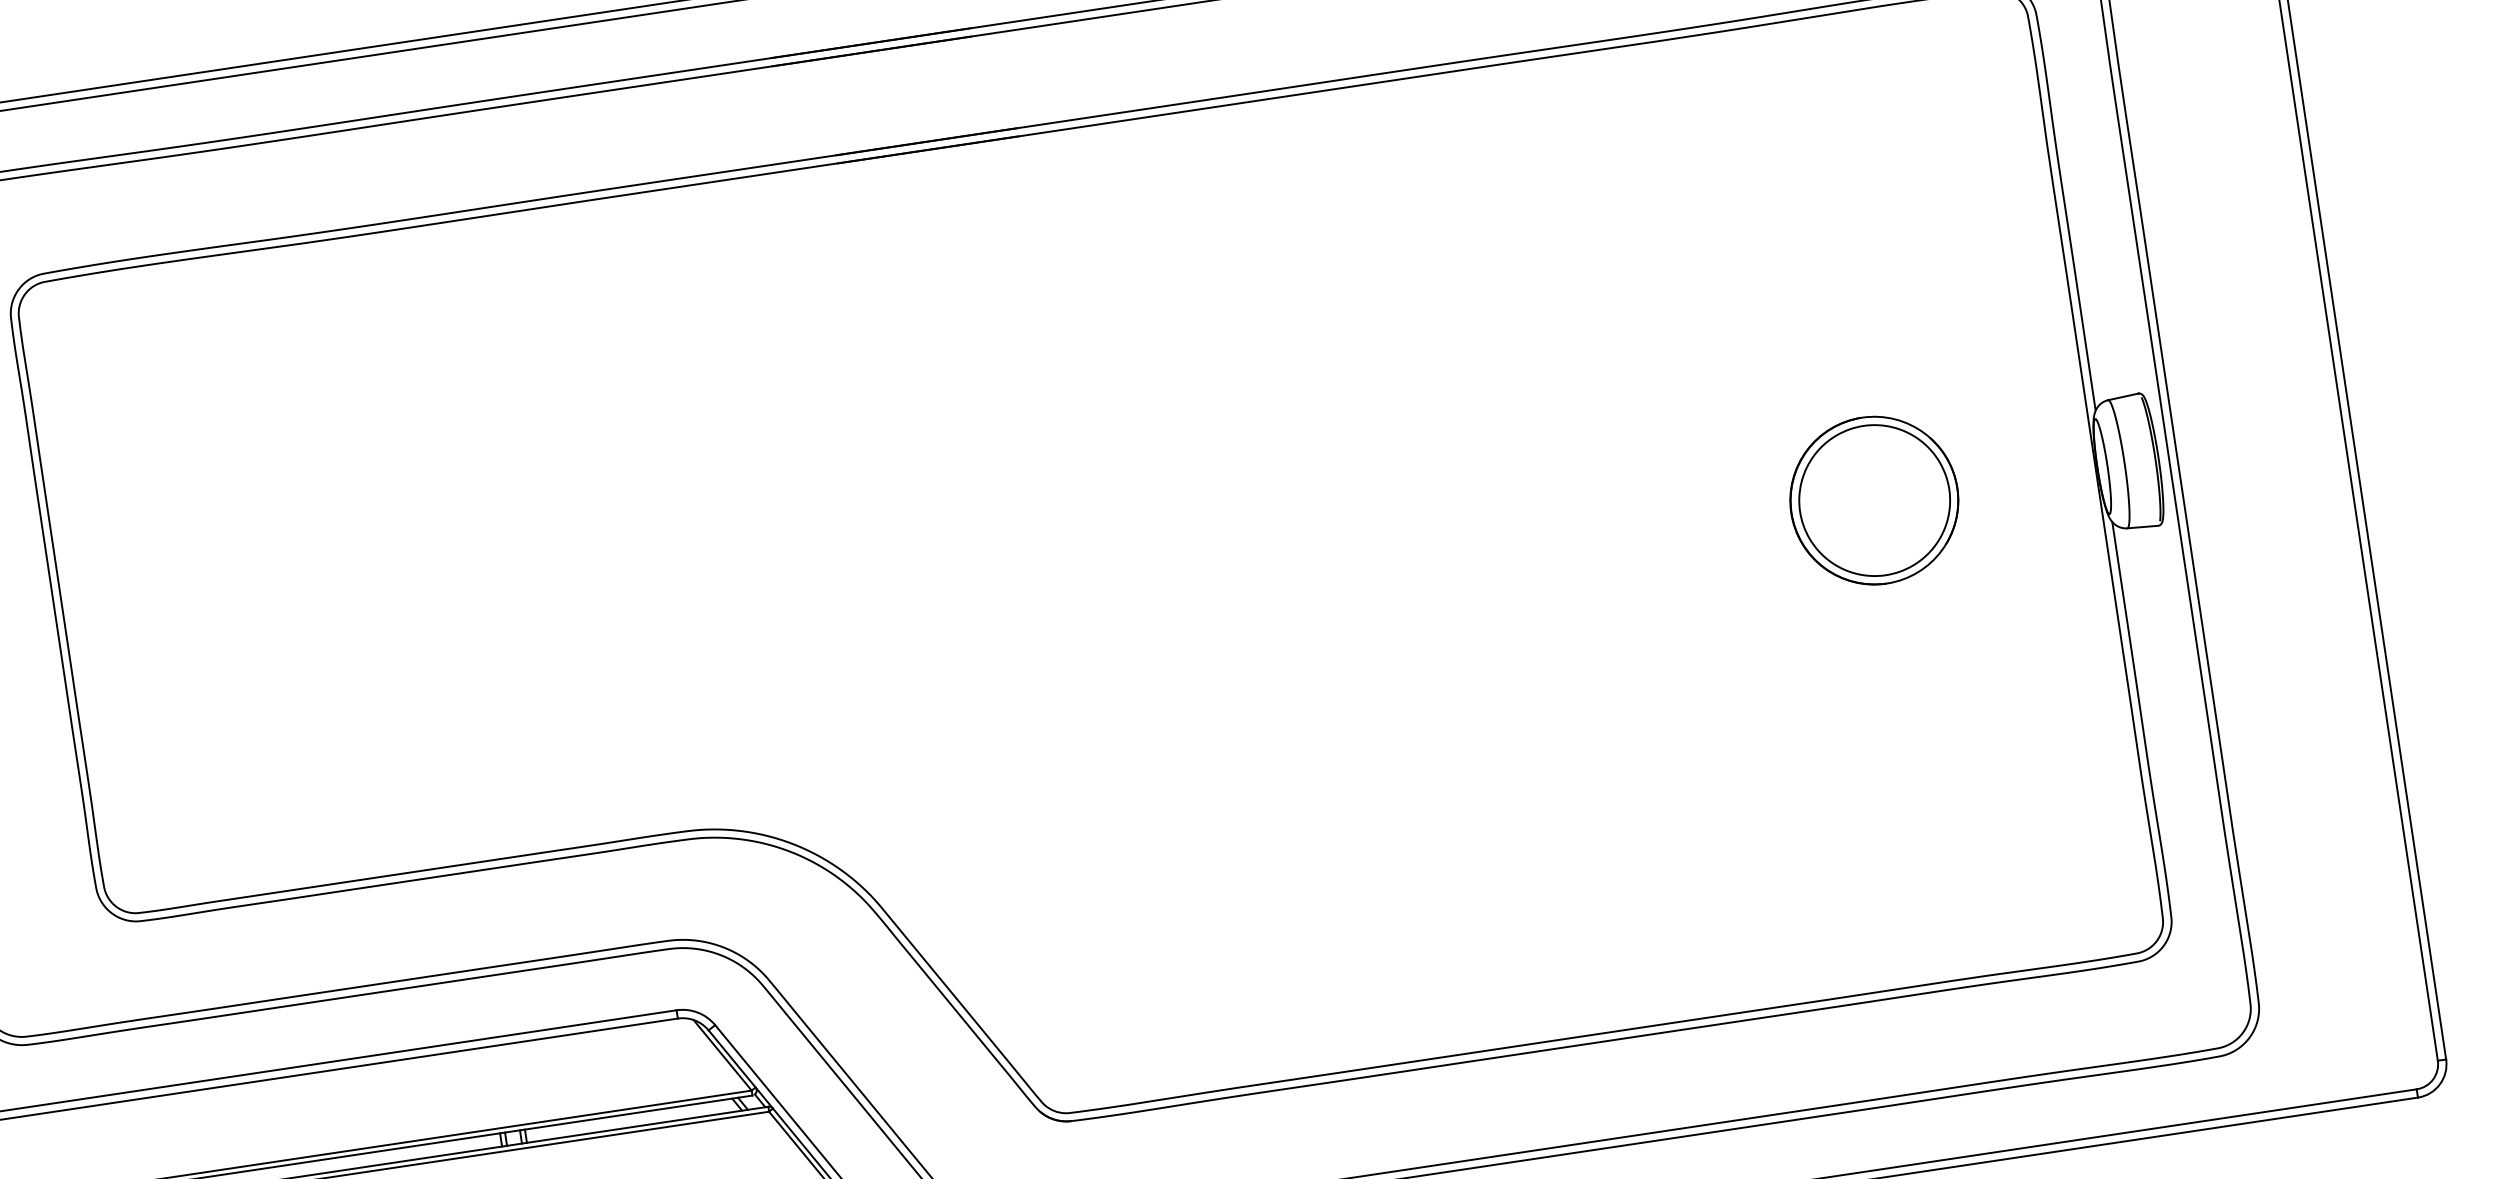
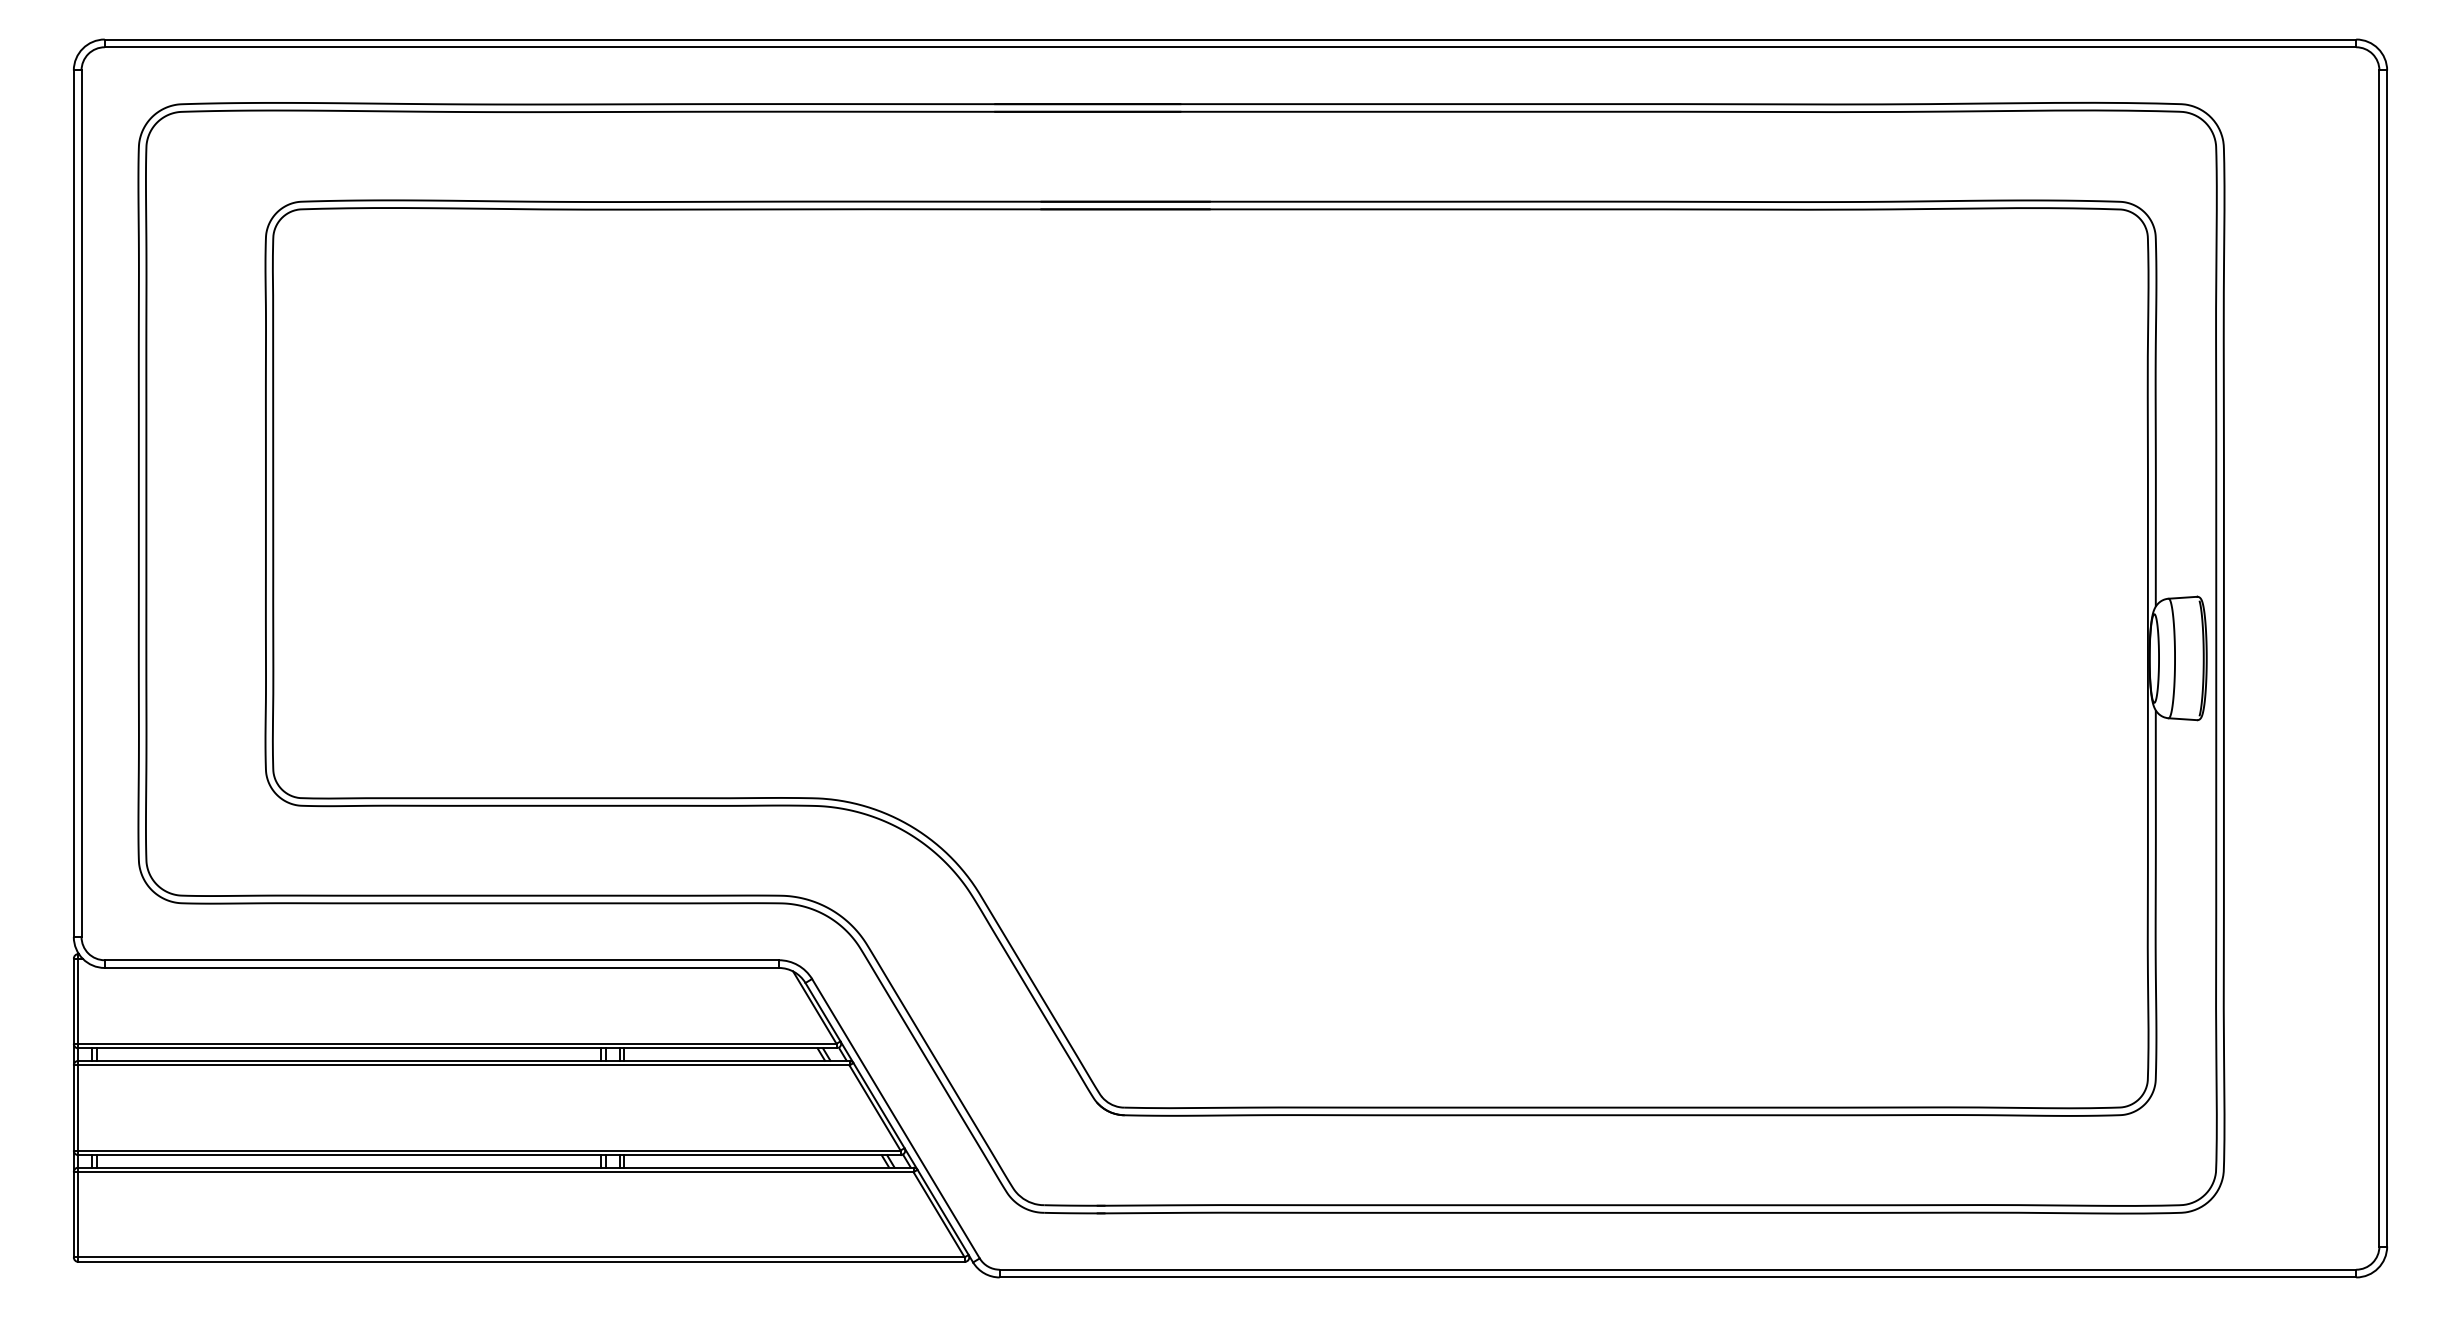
part: (1874, 500) -> (1941, 658), removed

